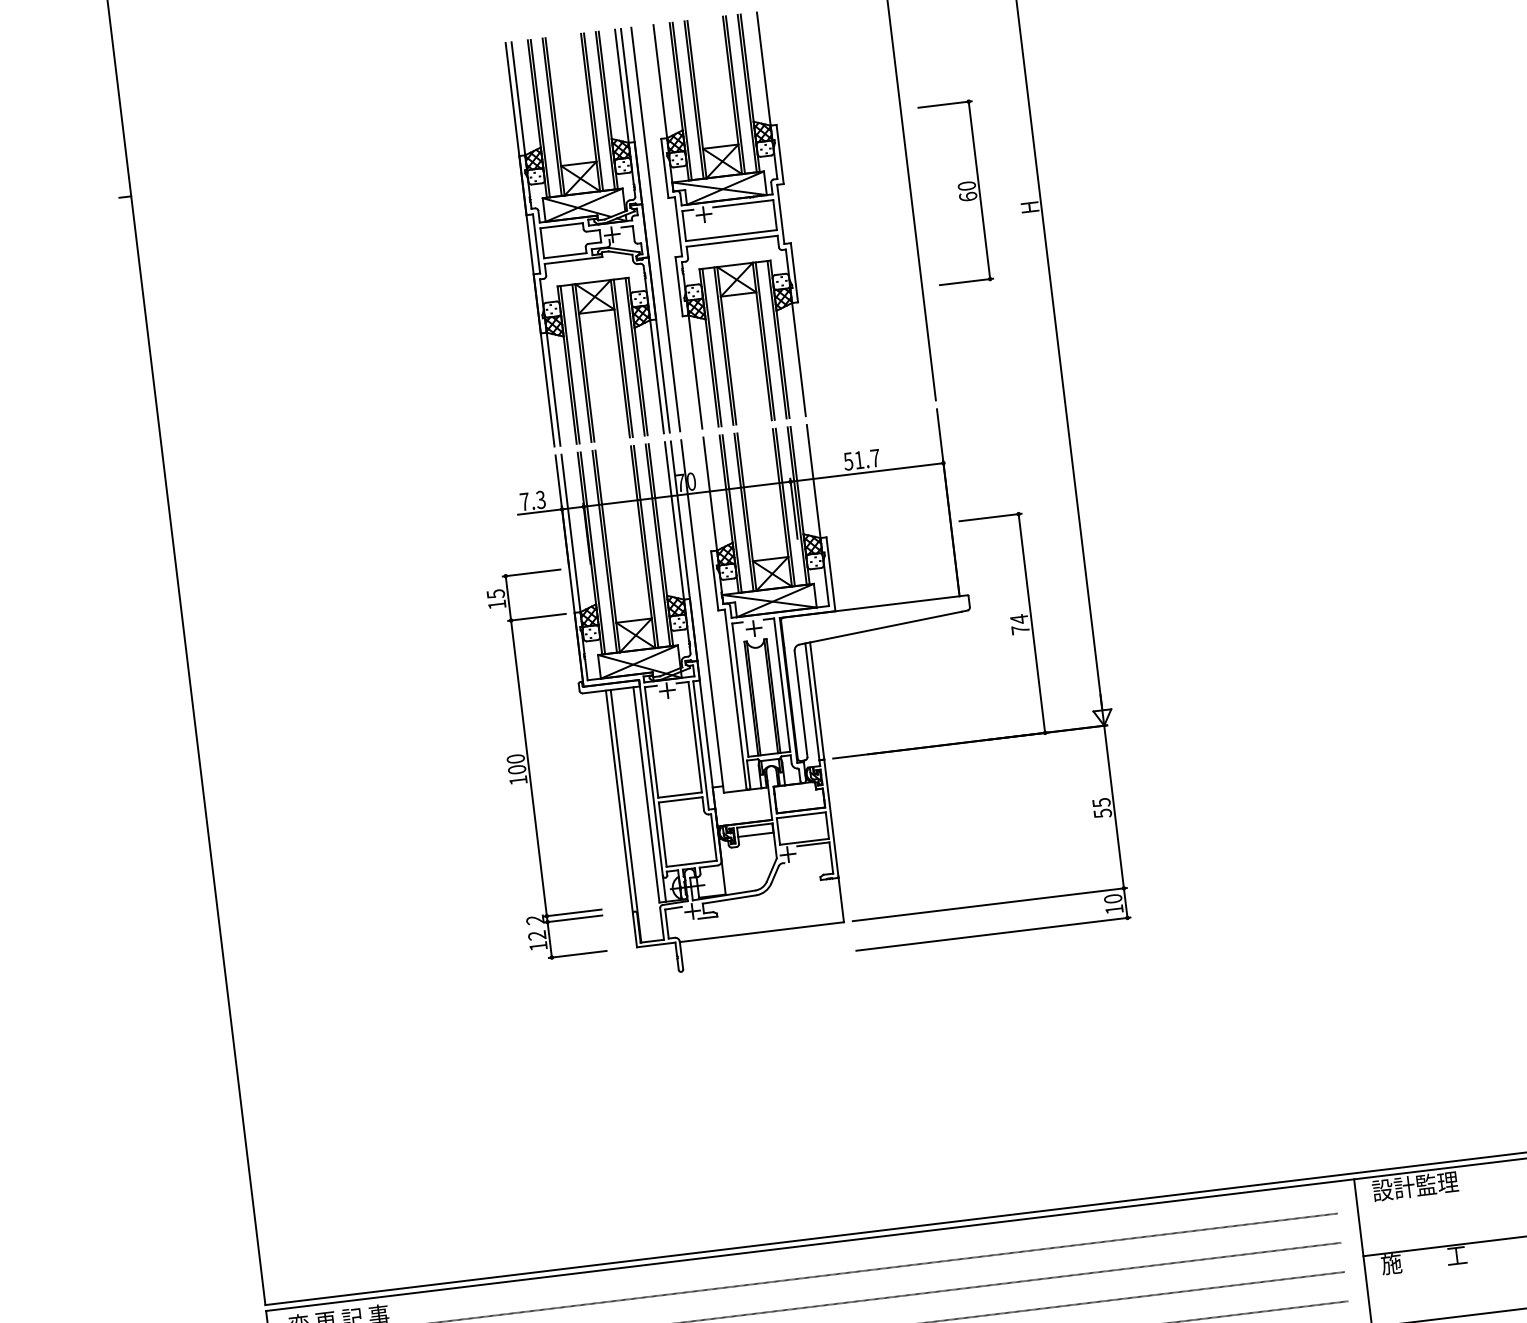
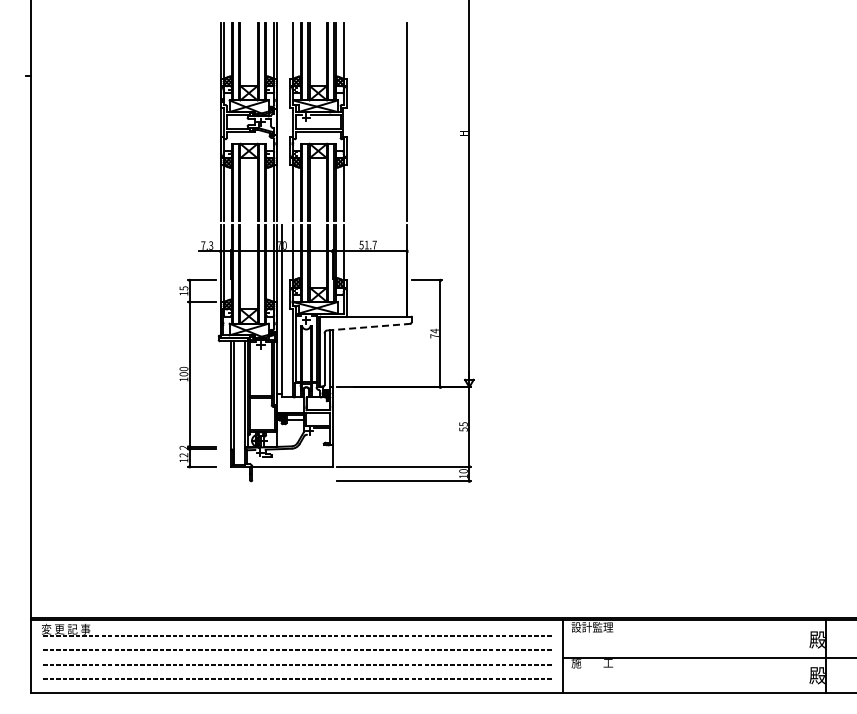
part: (954, 192) -> (428, 121), removed
line: (656, 228) -> (282, 121), removed
line: (881, 628) -> (367, 327), solid -> dashed

